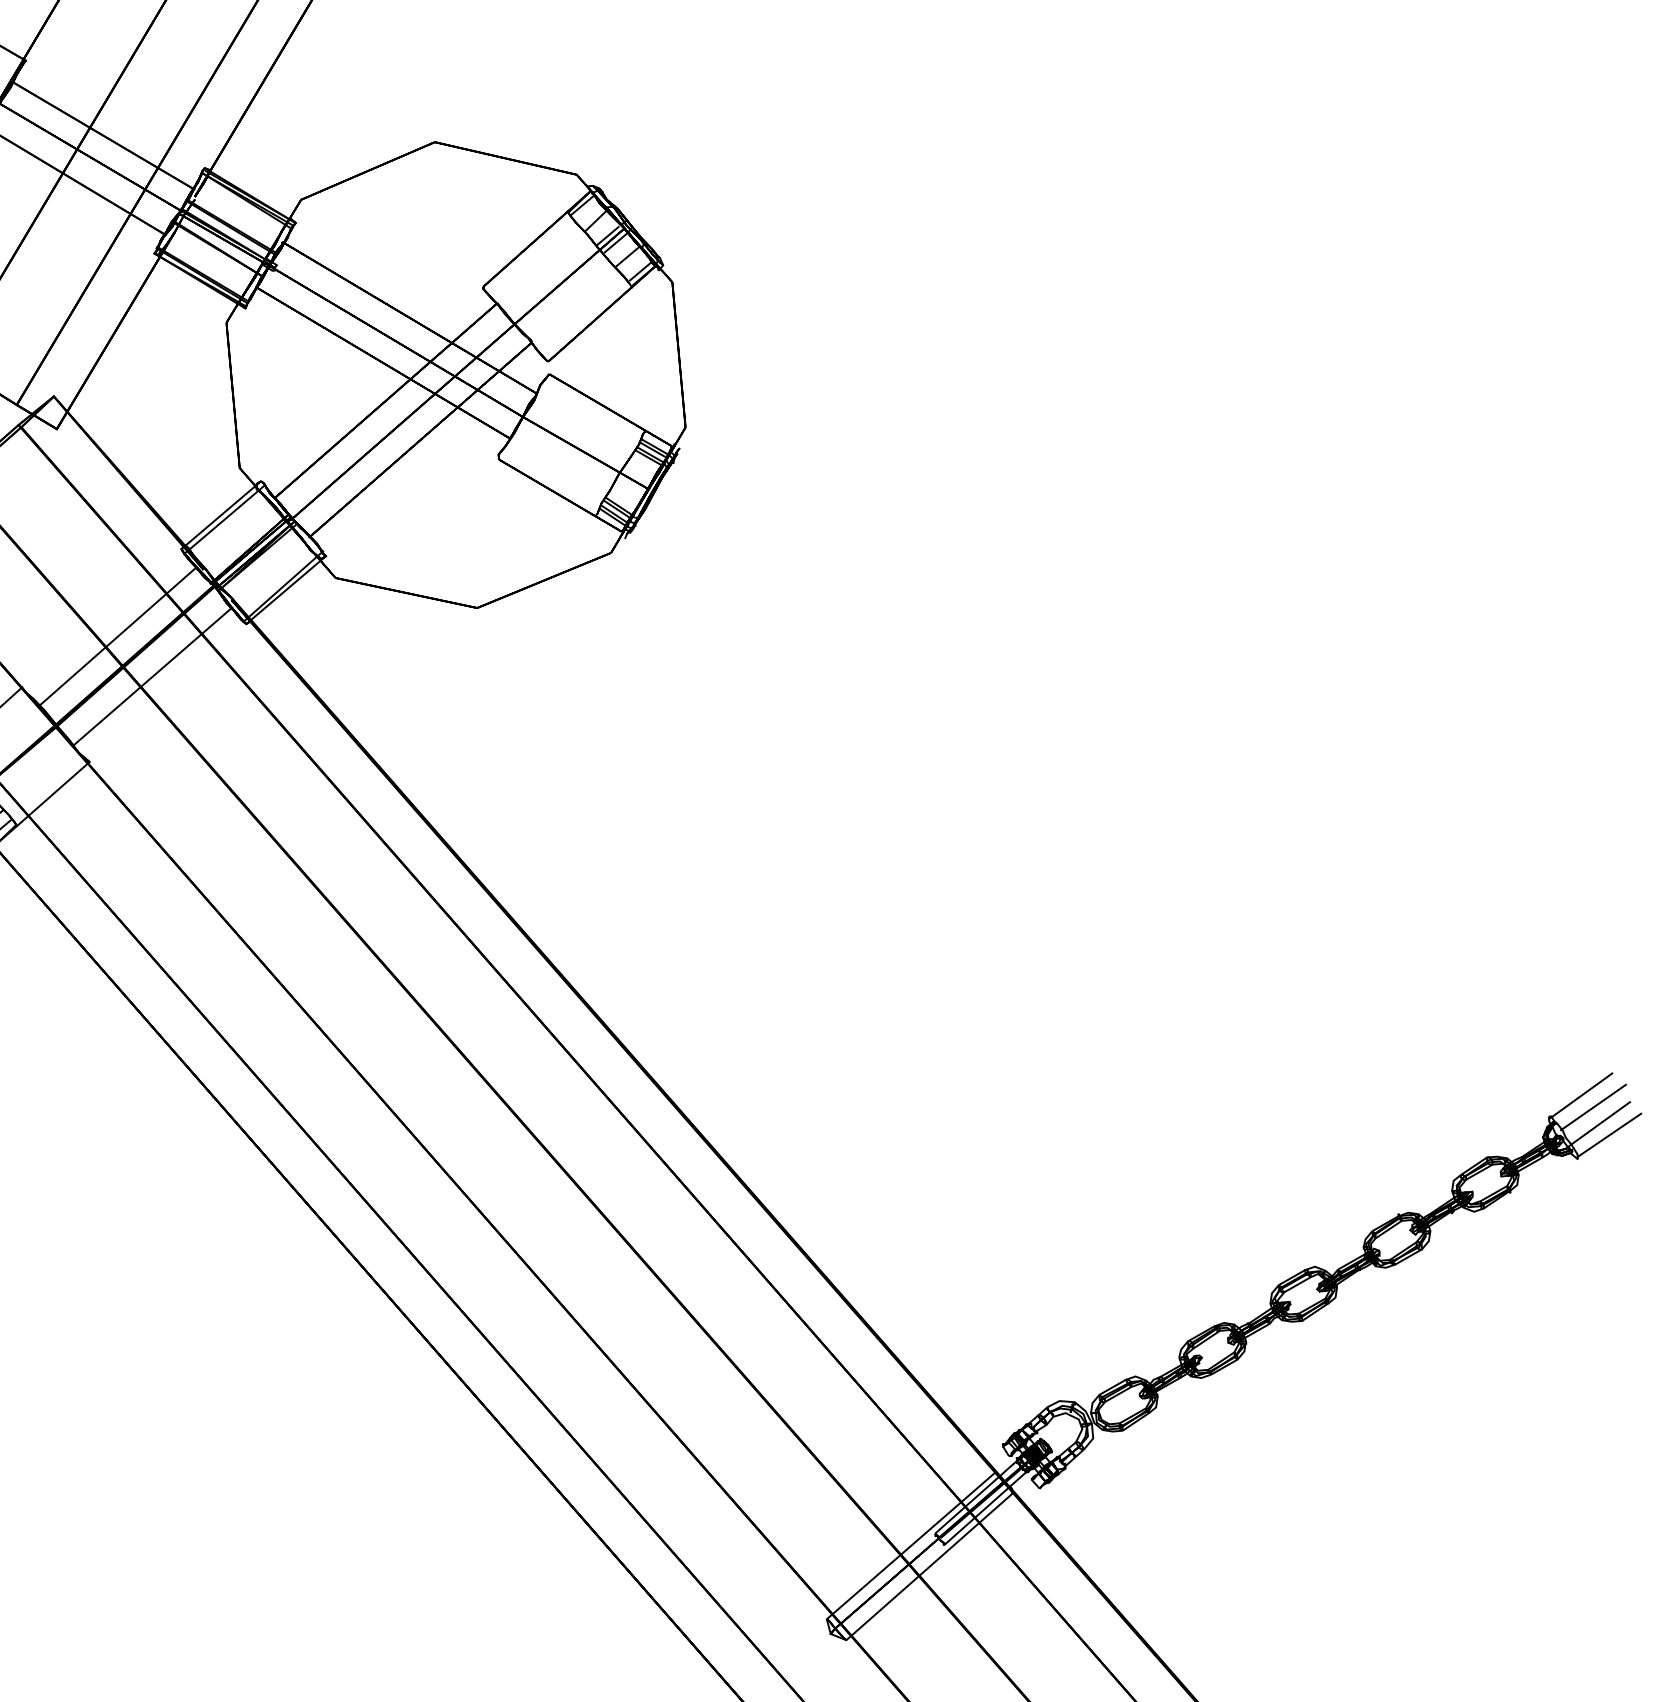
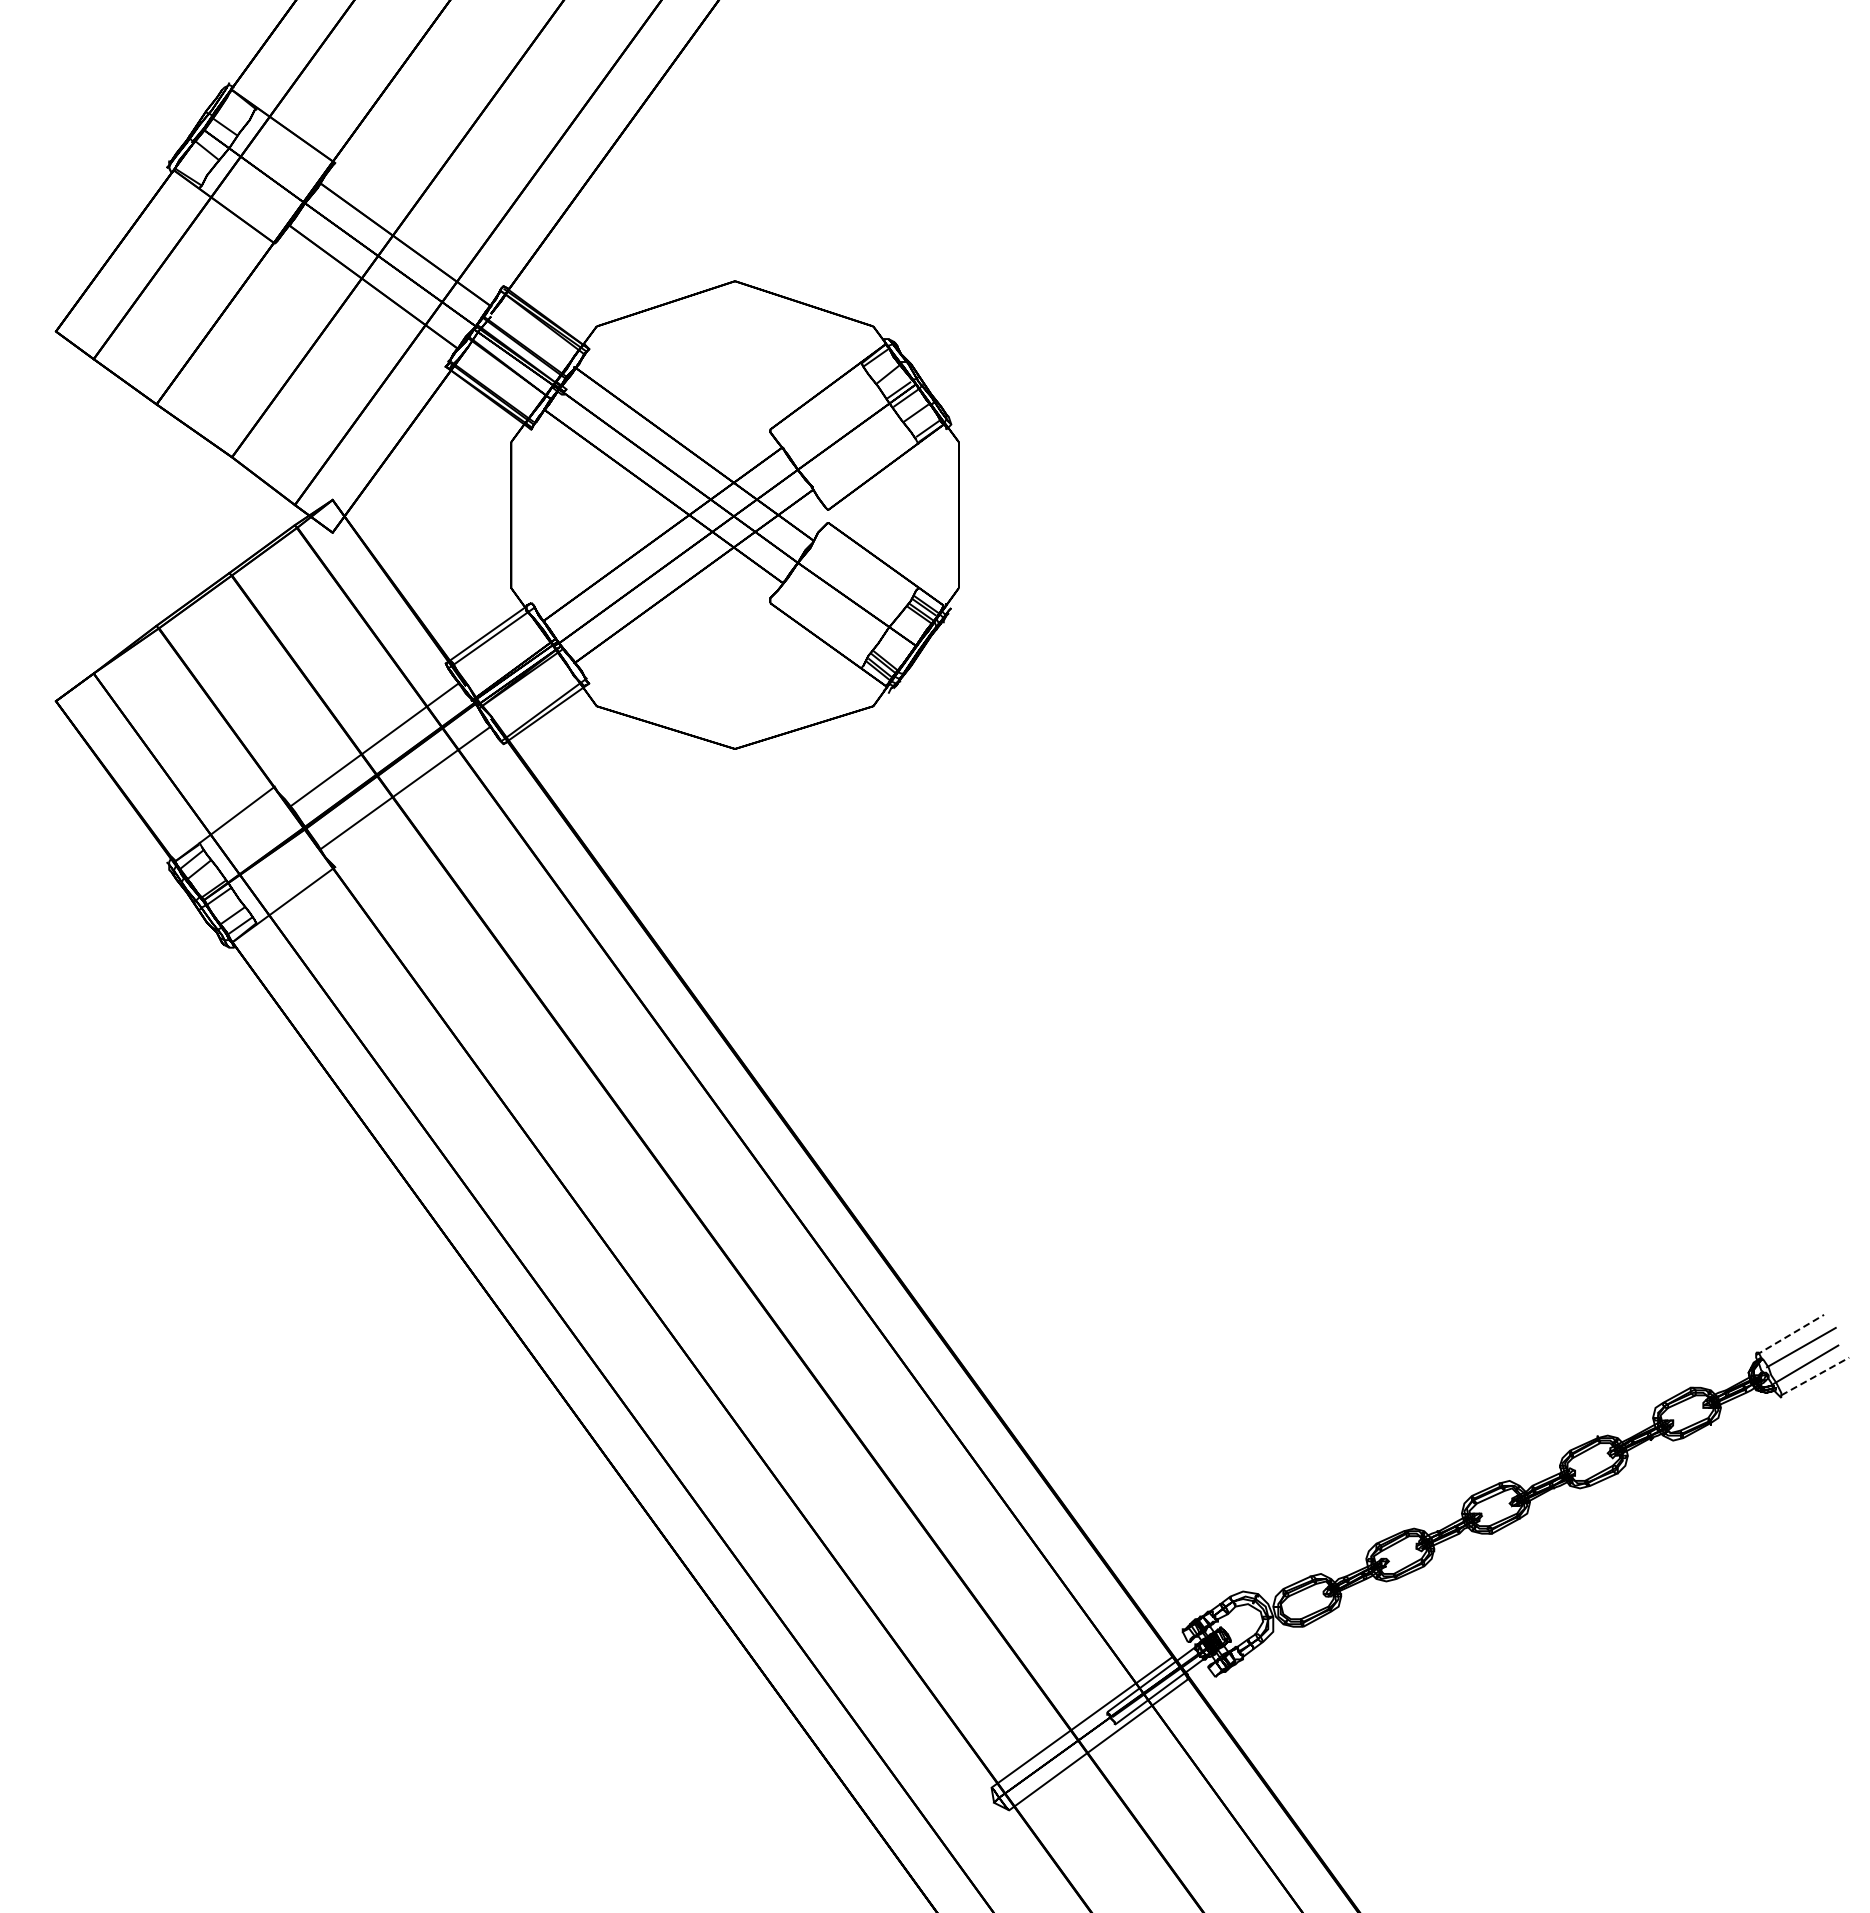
line: (1581, 1095) -> (1790, 1334), solid -> dashed
line: (1610, 1135) -> (1815, 1376), solid -> dashed

